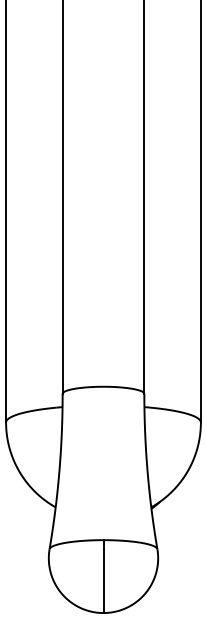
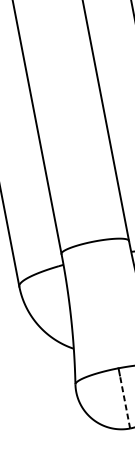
line: (103, 580) -> (124, 401), solid -> dashed

